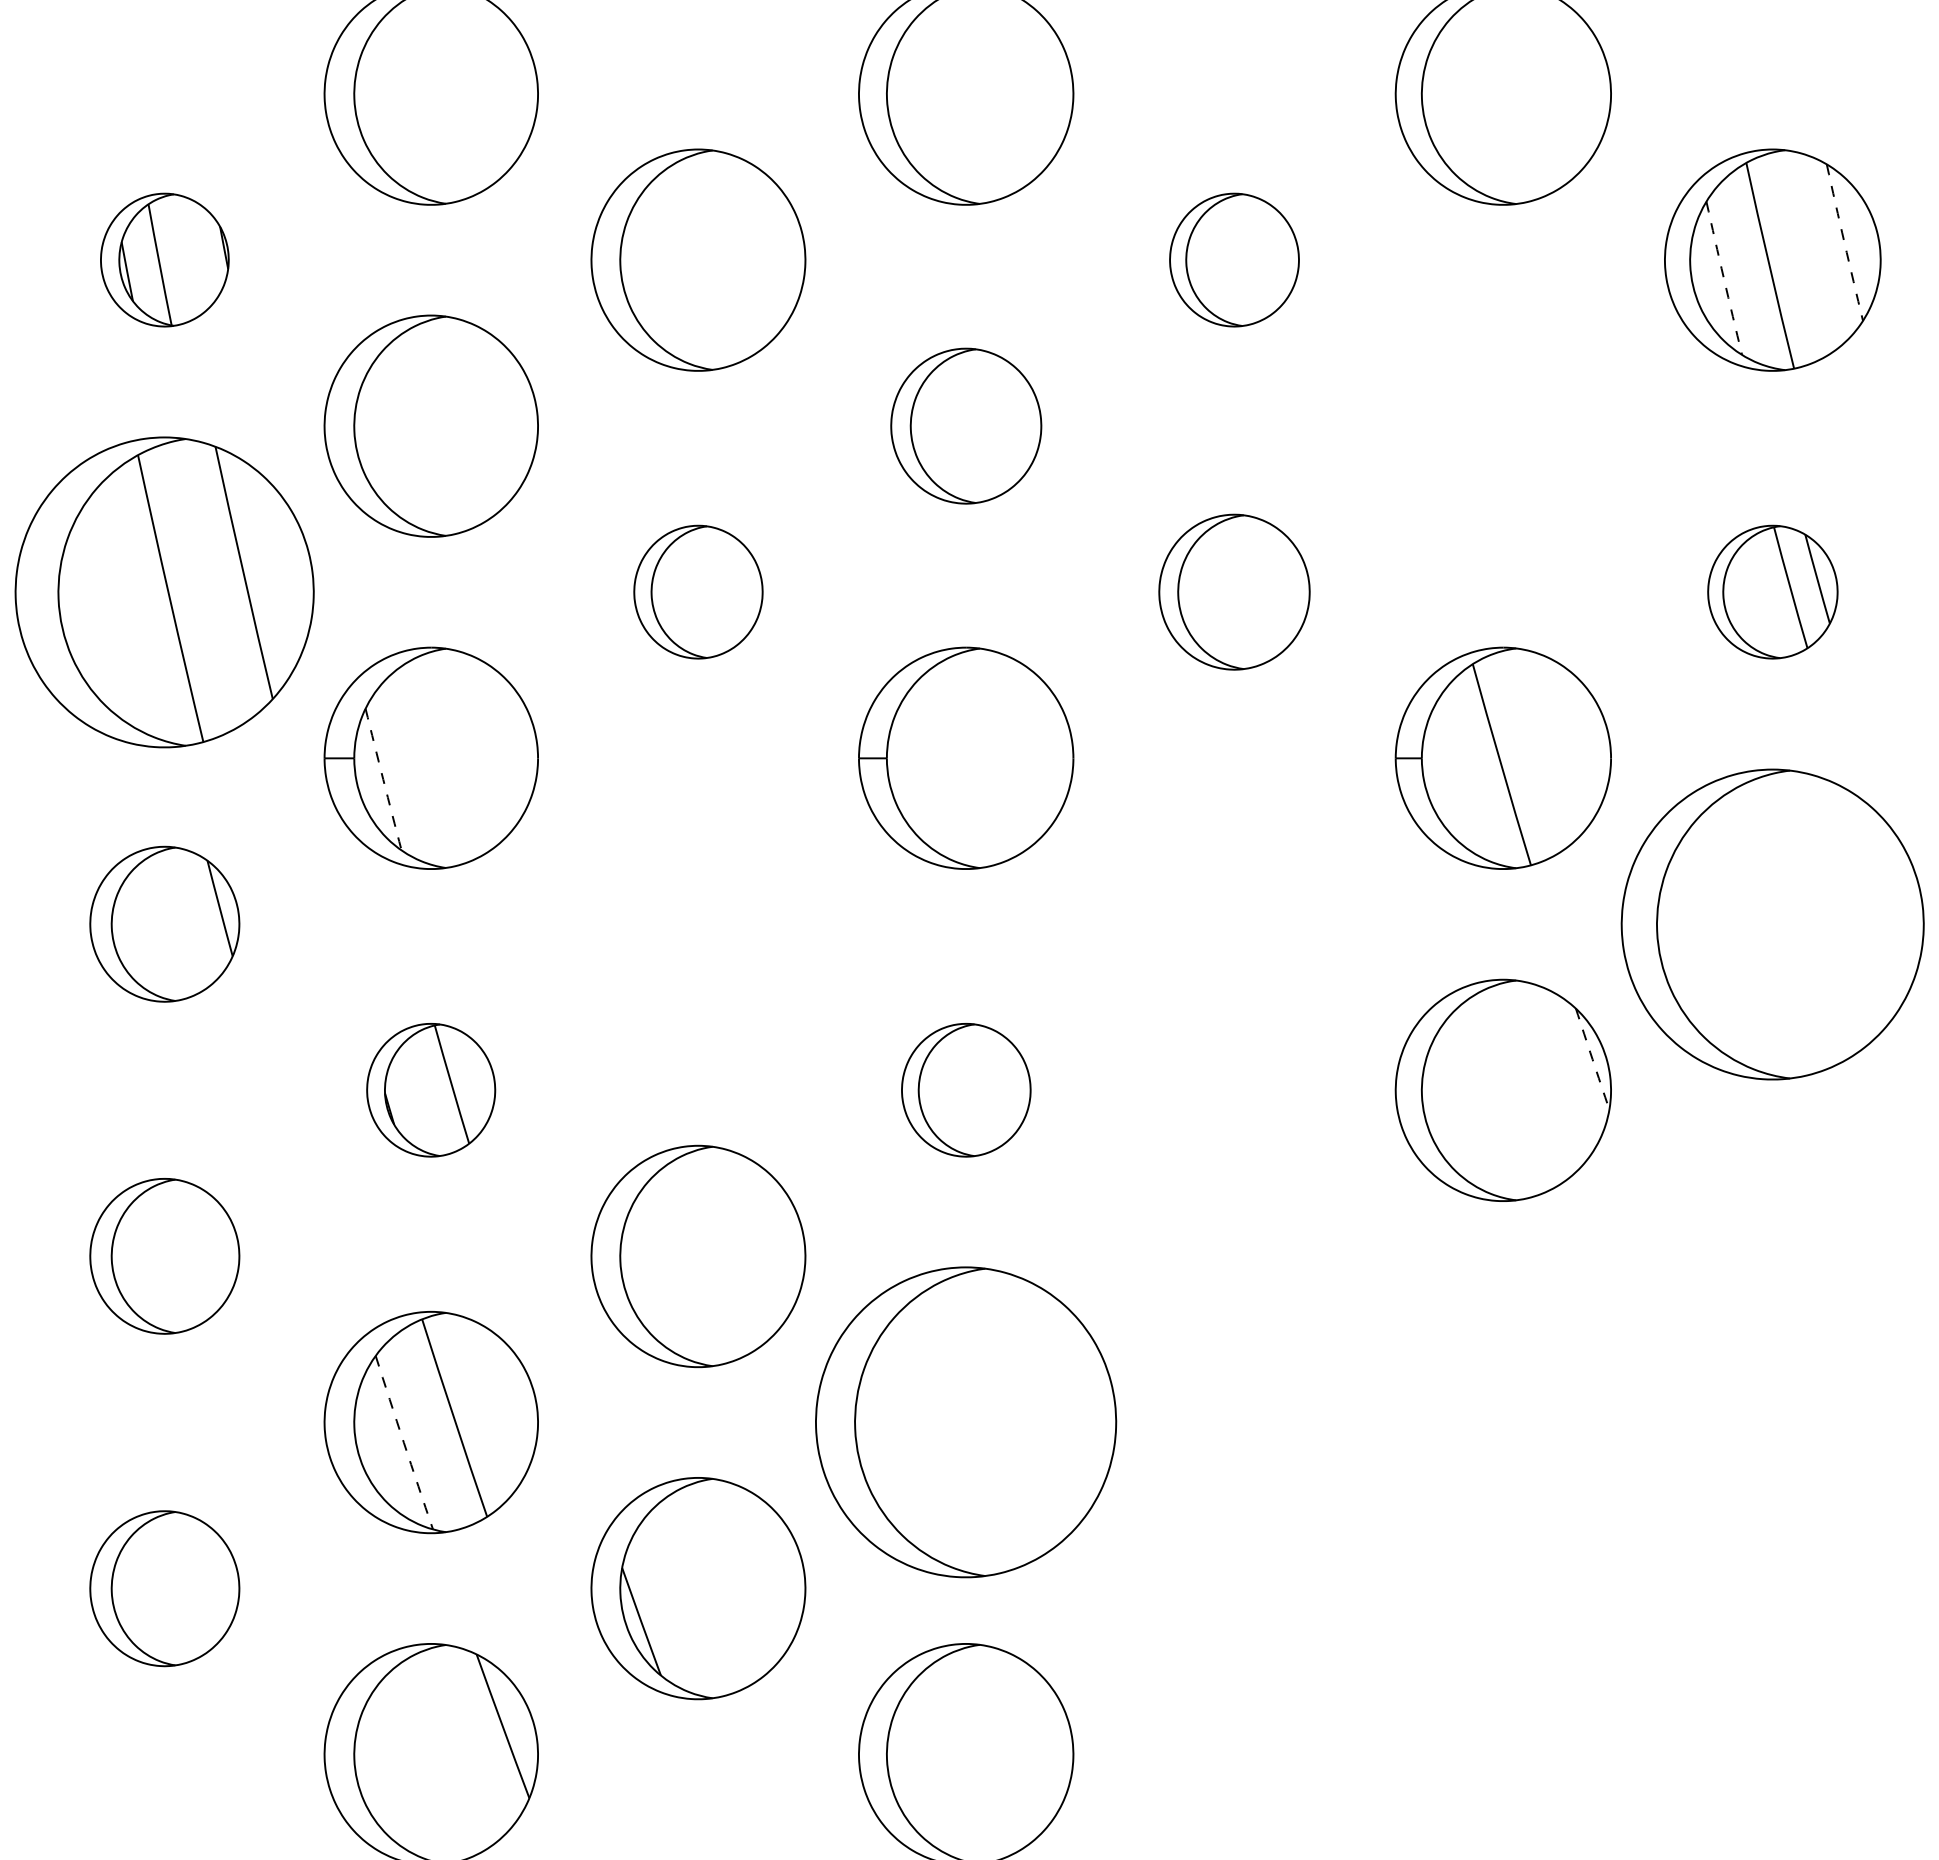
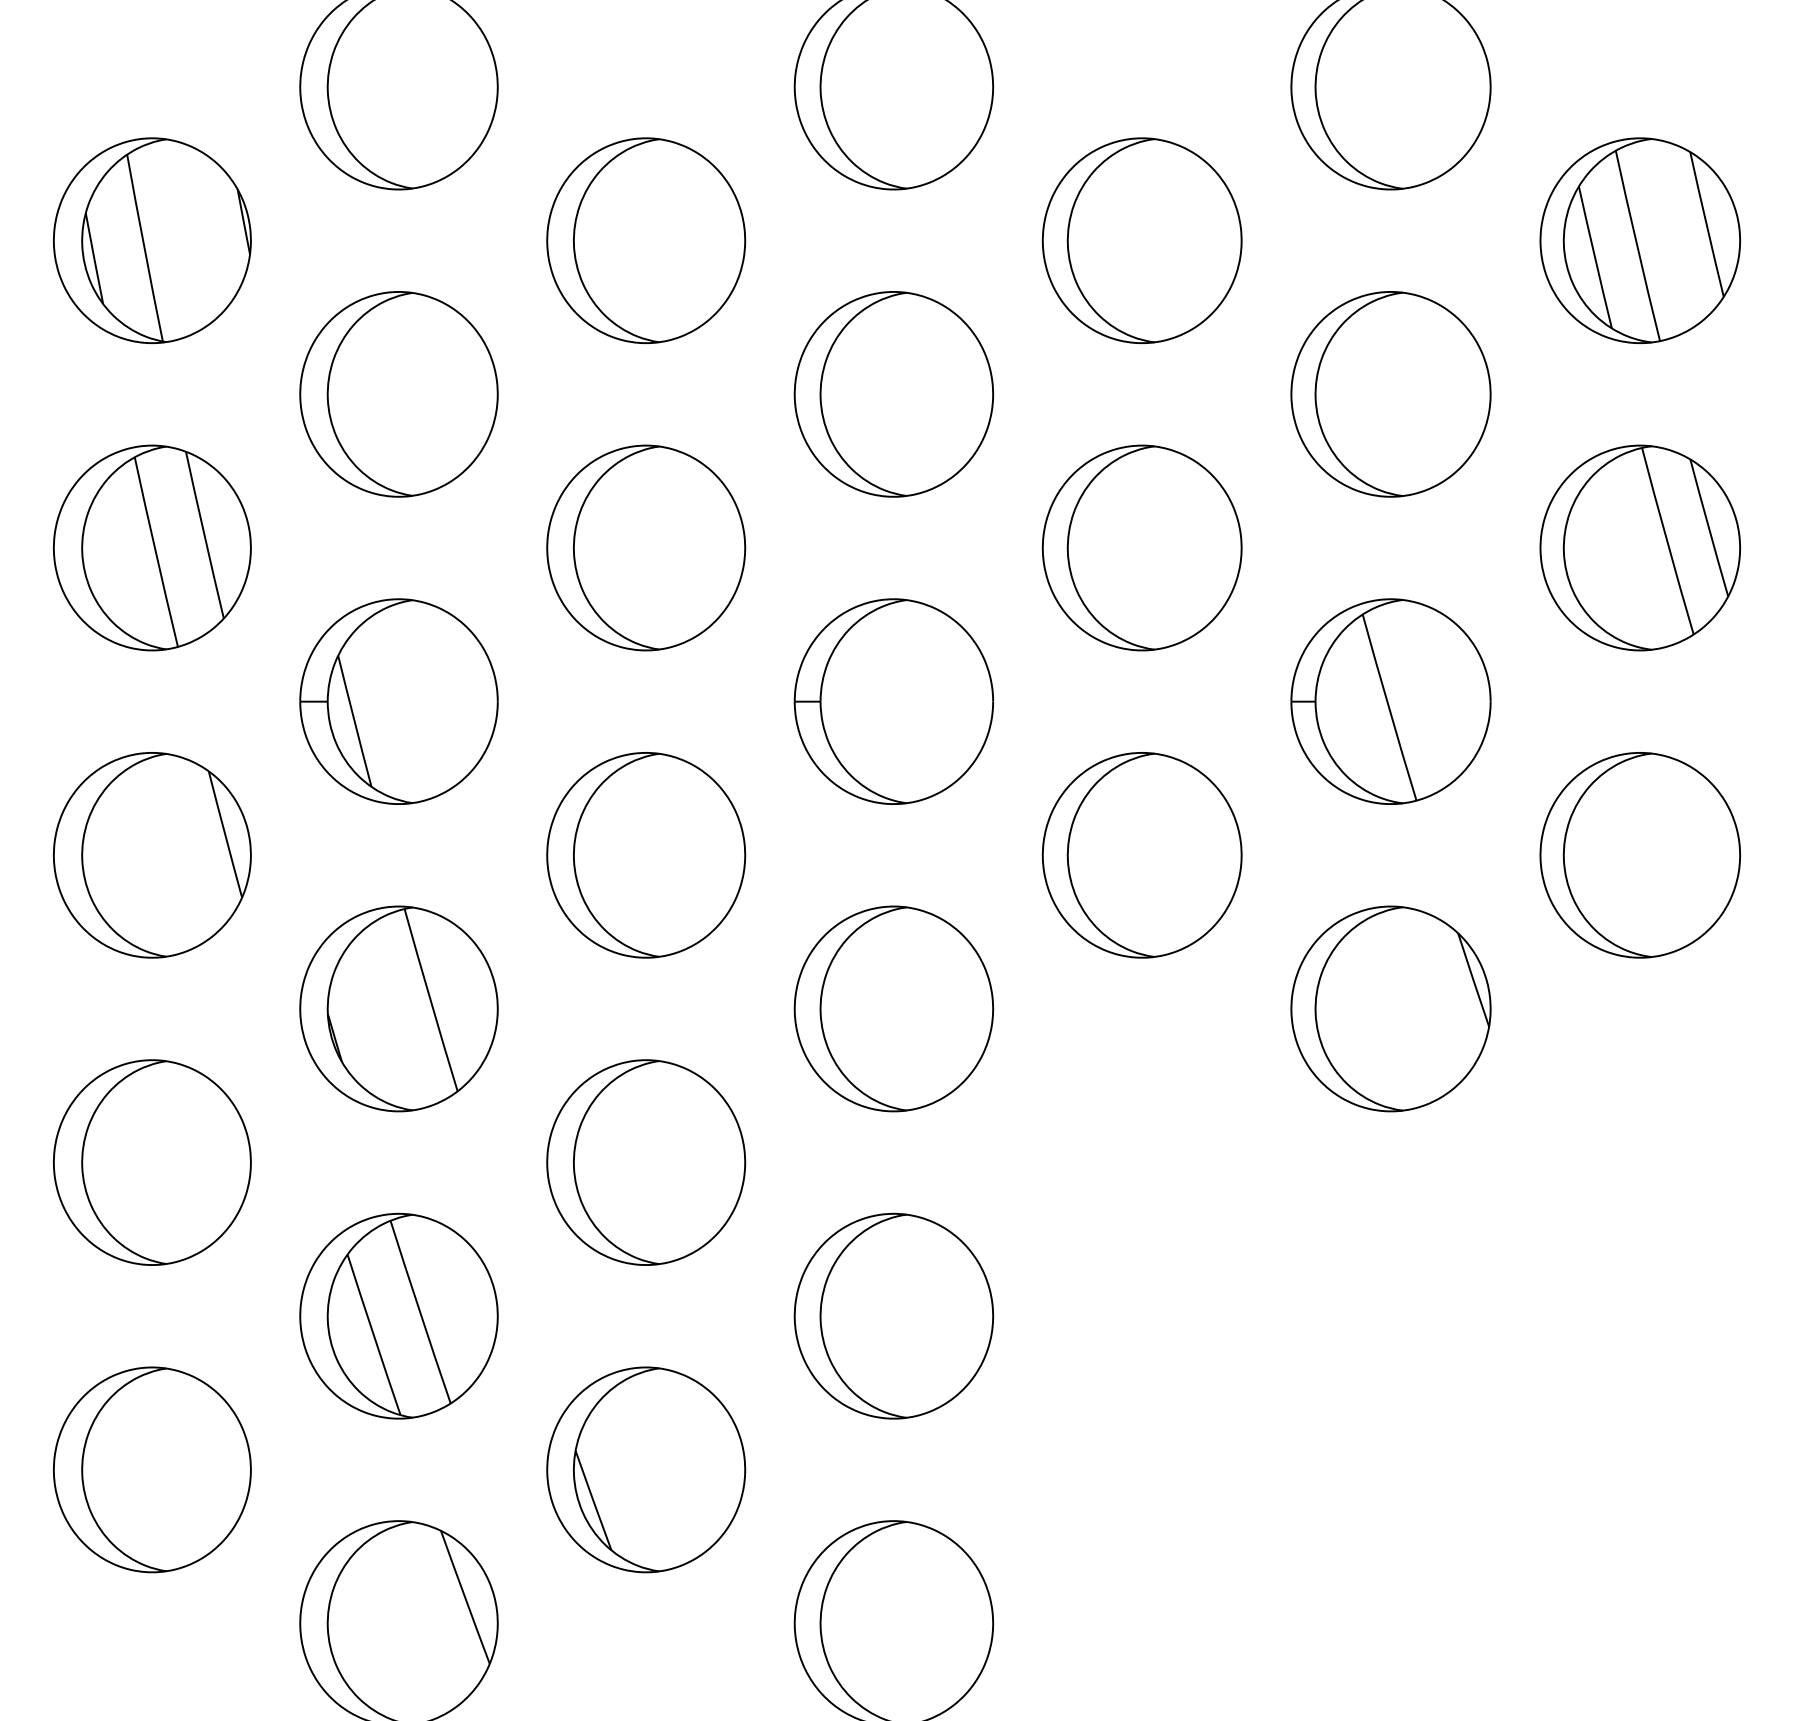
arc: (1844, 242) -> (1706, 224), dashed -> solid
part: (164, 259) -> (152, 240), size x1.67
part: (1234, 259) -> (1142, 240), size x1.67
arc: (1723, 278) -> (1594, 257), dashed -> solid
part: (966, 425) -> (894, 393), size x1.43
part: (1502, 425) -> (1390, 393), added
part: (164, 591) -> (152, 547), size x0.71
part: (698, 591) -> (646, 547), size x1.67
part: (1234, 591) -> (1142, 547), size x1.43
part: (1772, 591) -> (1640, 547), size x1.67
arc: (383, 779) -> (354, 721), dashed -> solid
part: (164, 923) -> (152, 854), size x1.43
part: (698, 923) -> (646, 854), added
part: (1234, 923) -> (1142, 854), added
part: (1772, 923) -> (1640, 854), size x0.71
arc: (1592, 1059) -> (1473, 980), dashed -> solid
part: (430, 1089) -> (398, 1008), size x1.67
part: (966, 1089) -> (894, 1008), size x1.67
part: (164, 1255) -> (152, 1161), size x1.43
part: (966, 1422) -> (894, 1316), size x0.71
arc: (403, 1442) -> (373, 1334), dashed -> solid
part: (164, 1588) -> (152, 1469), size x1.43

